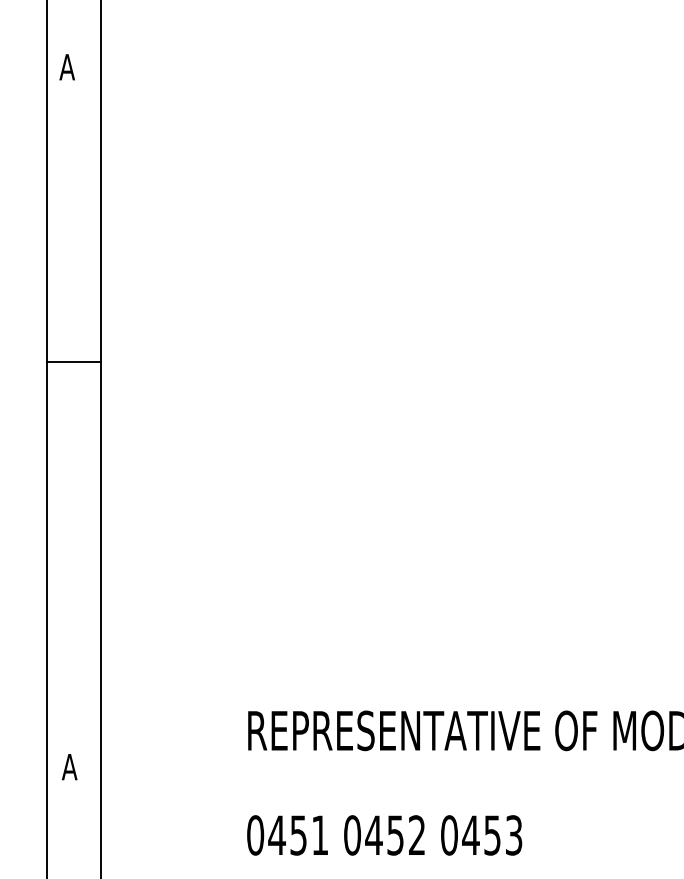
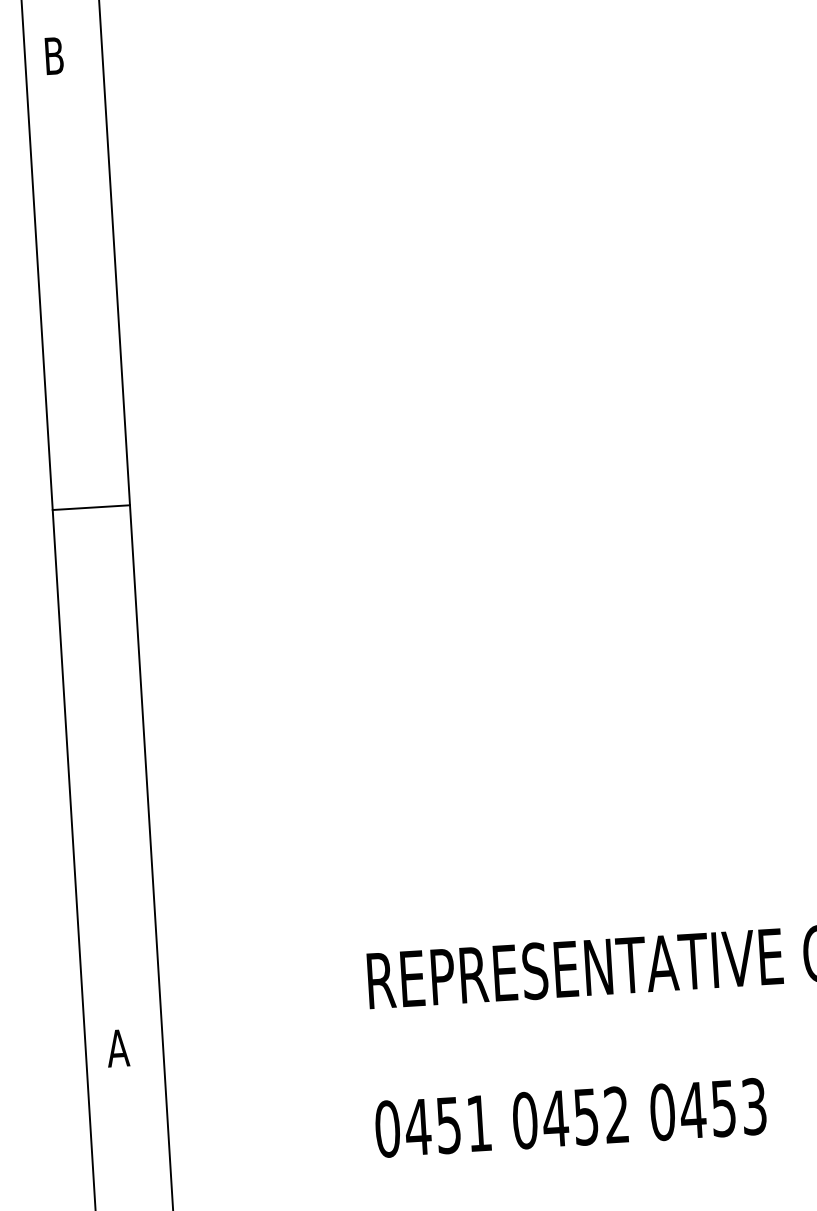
text: (66, 67) -> (52, 56), A -> B
line: (73, 362) -> (90, 508), moved

